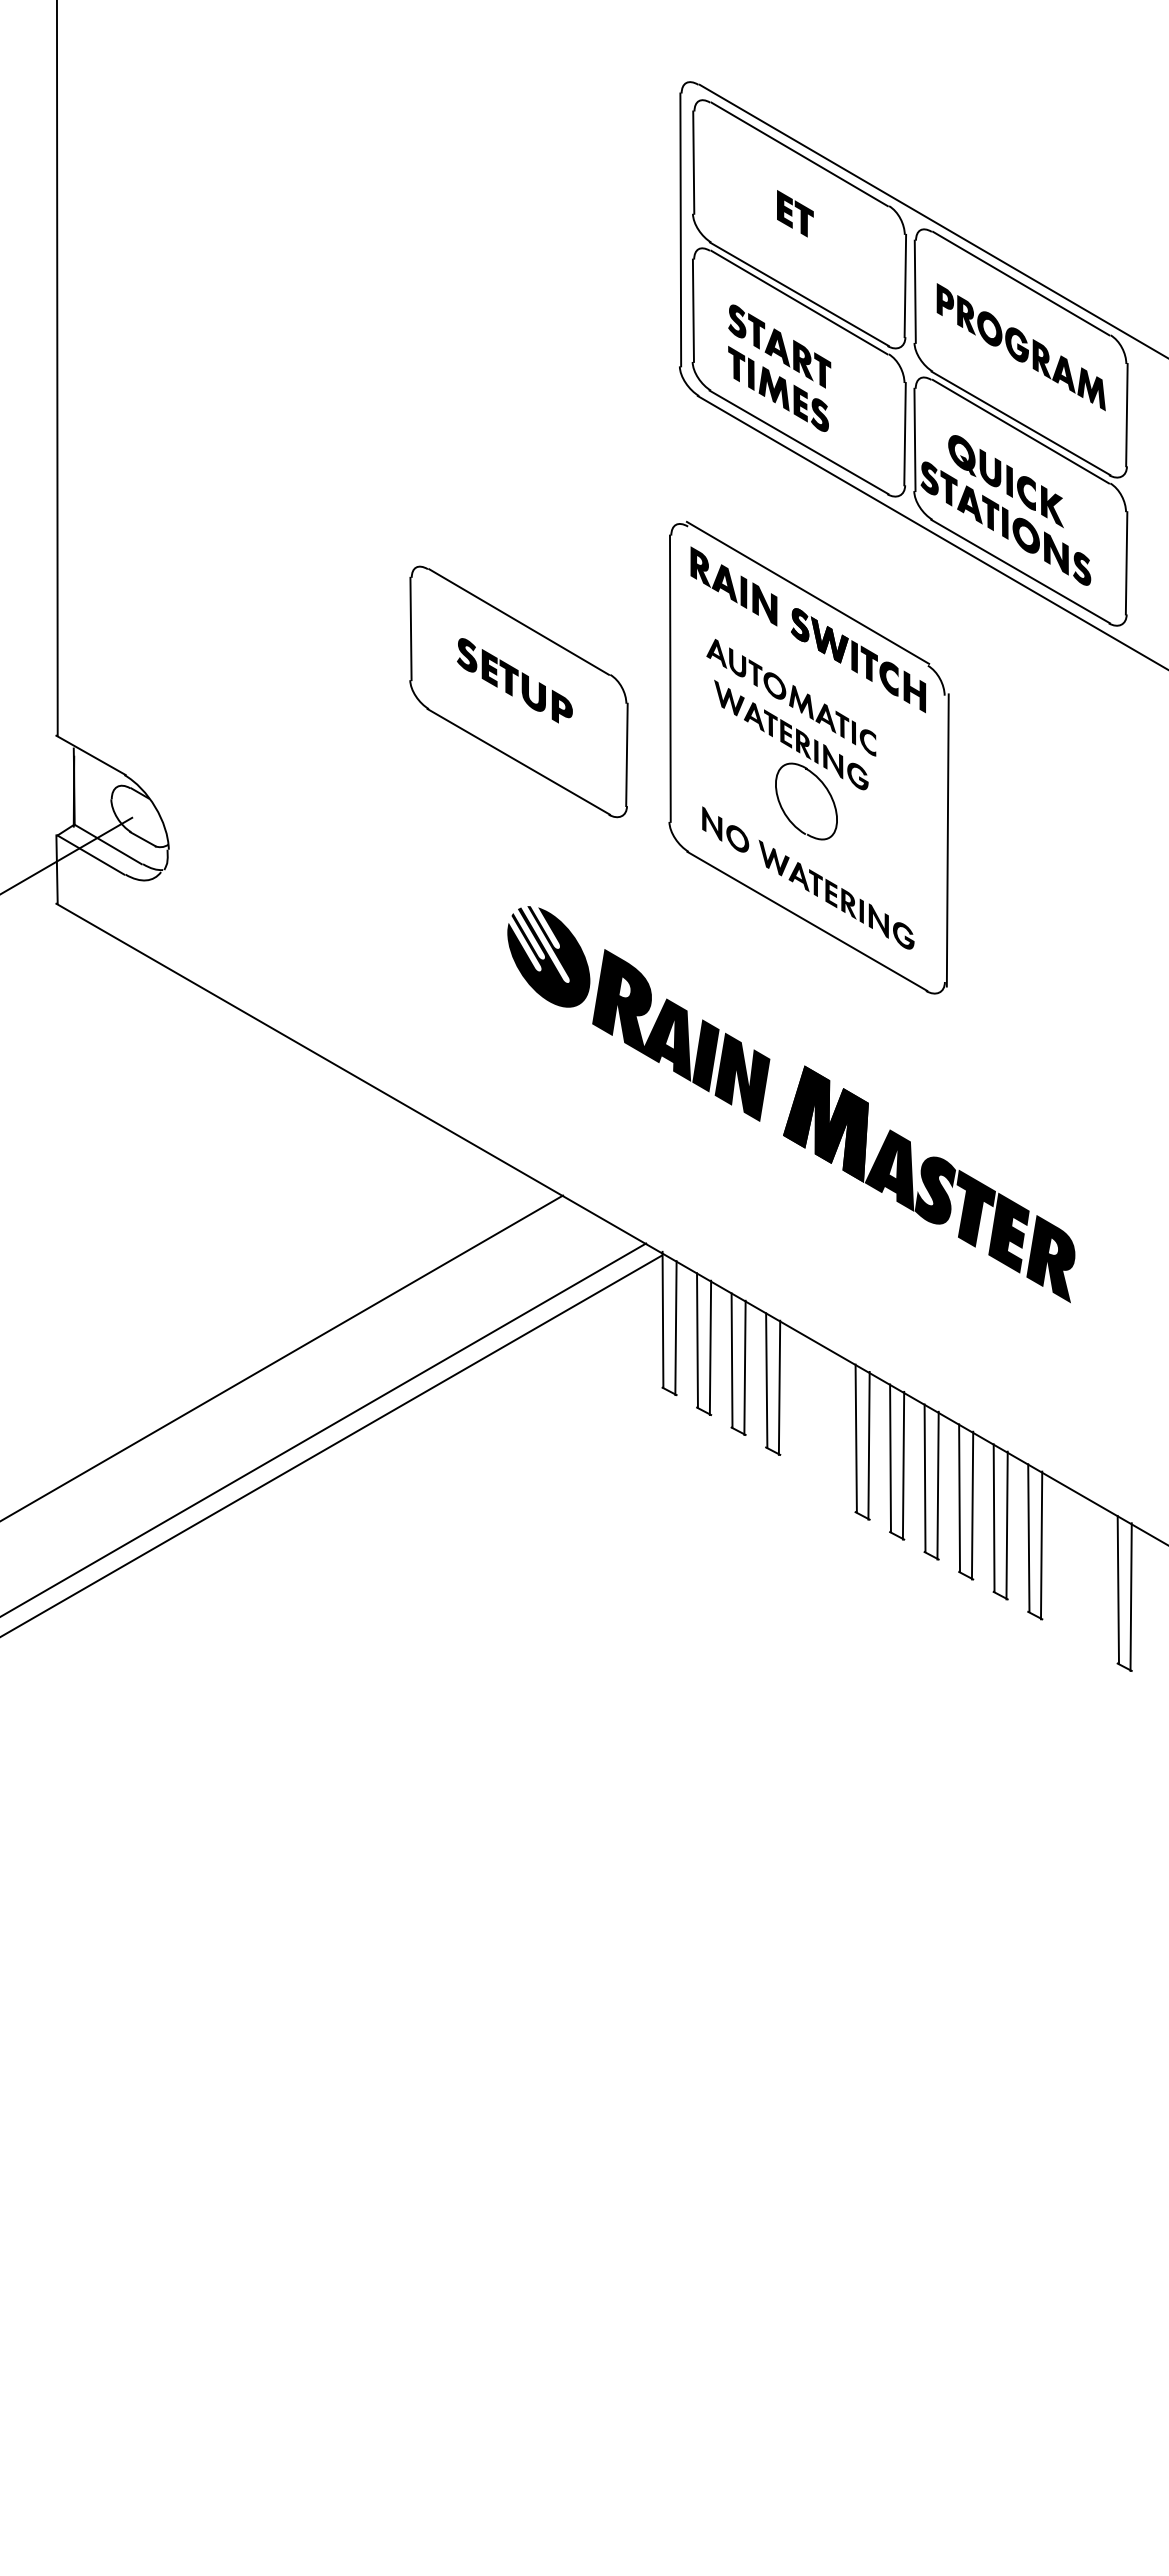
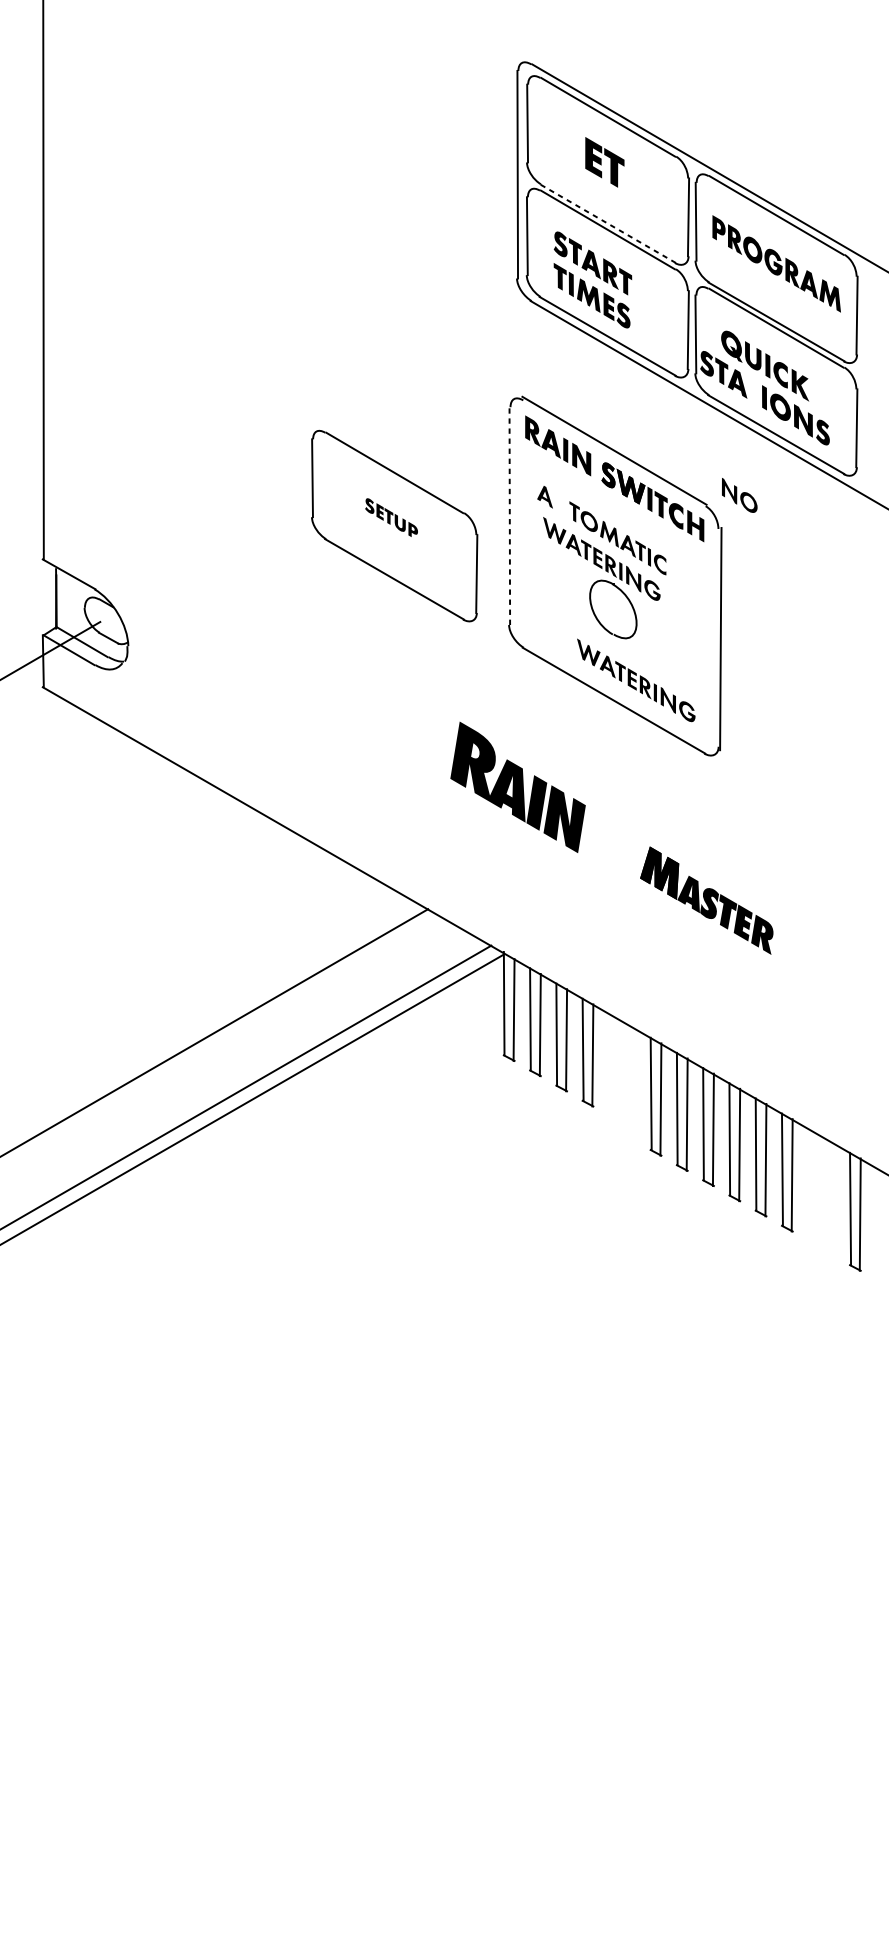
part: (795, 213) -> (604, 162), size x1.4
line: (798, 294) -> (607, 223), solid -> dashed
fill: (990, 512) -> (753, 389), removed
fill: (737, 662) -> (560, 503), removed
line: (670, 678) -> (509, 515), solid -> dashed
part: (514, 680) -> (391, 517), size x0.6
part: (725, 829) -> (739, 495), moved
part: (548, 956) -> (417, 727), removed
part: (929, 1184) -> (706, 900), size x0.6

